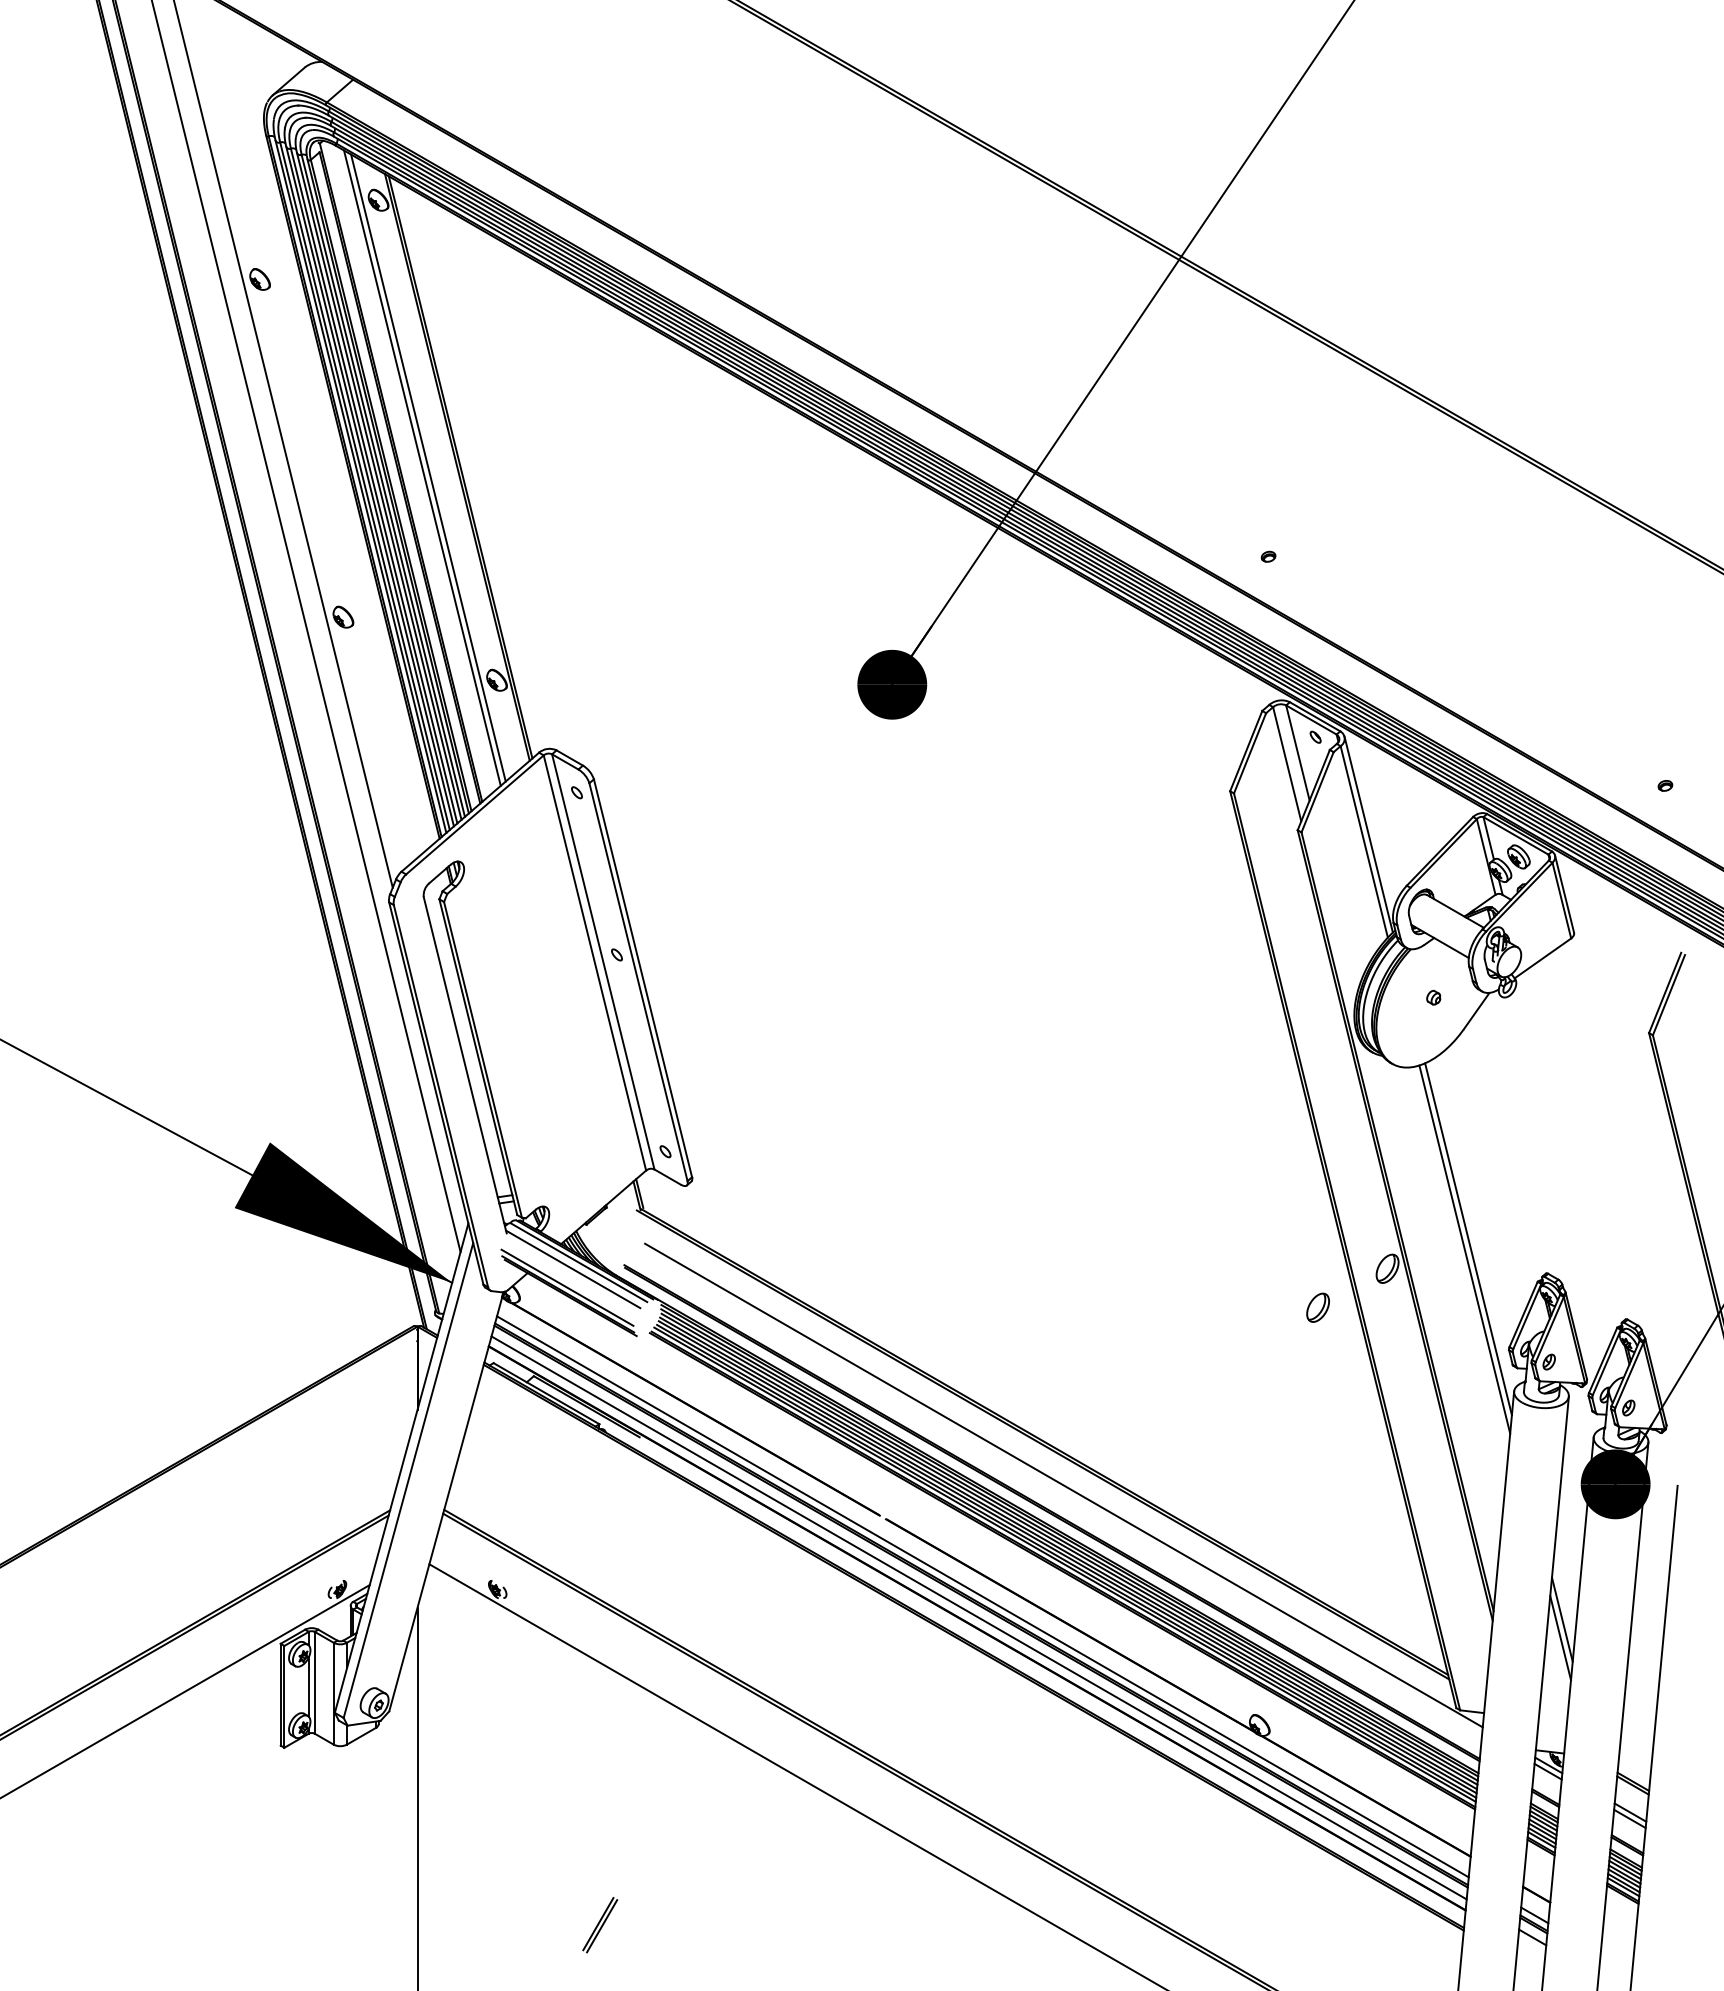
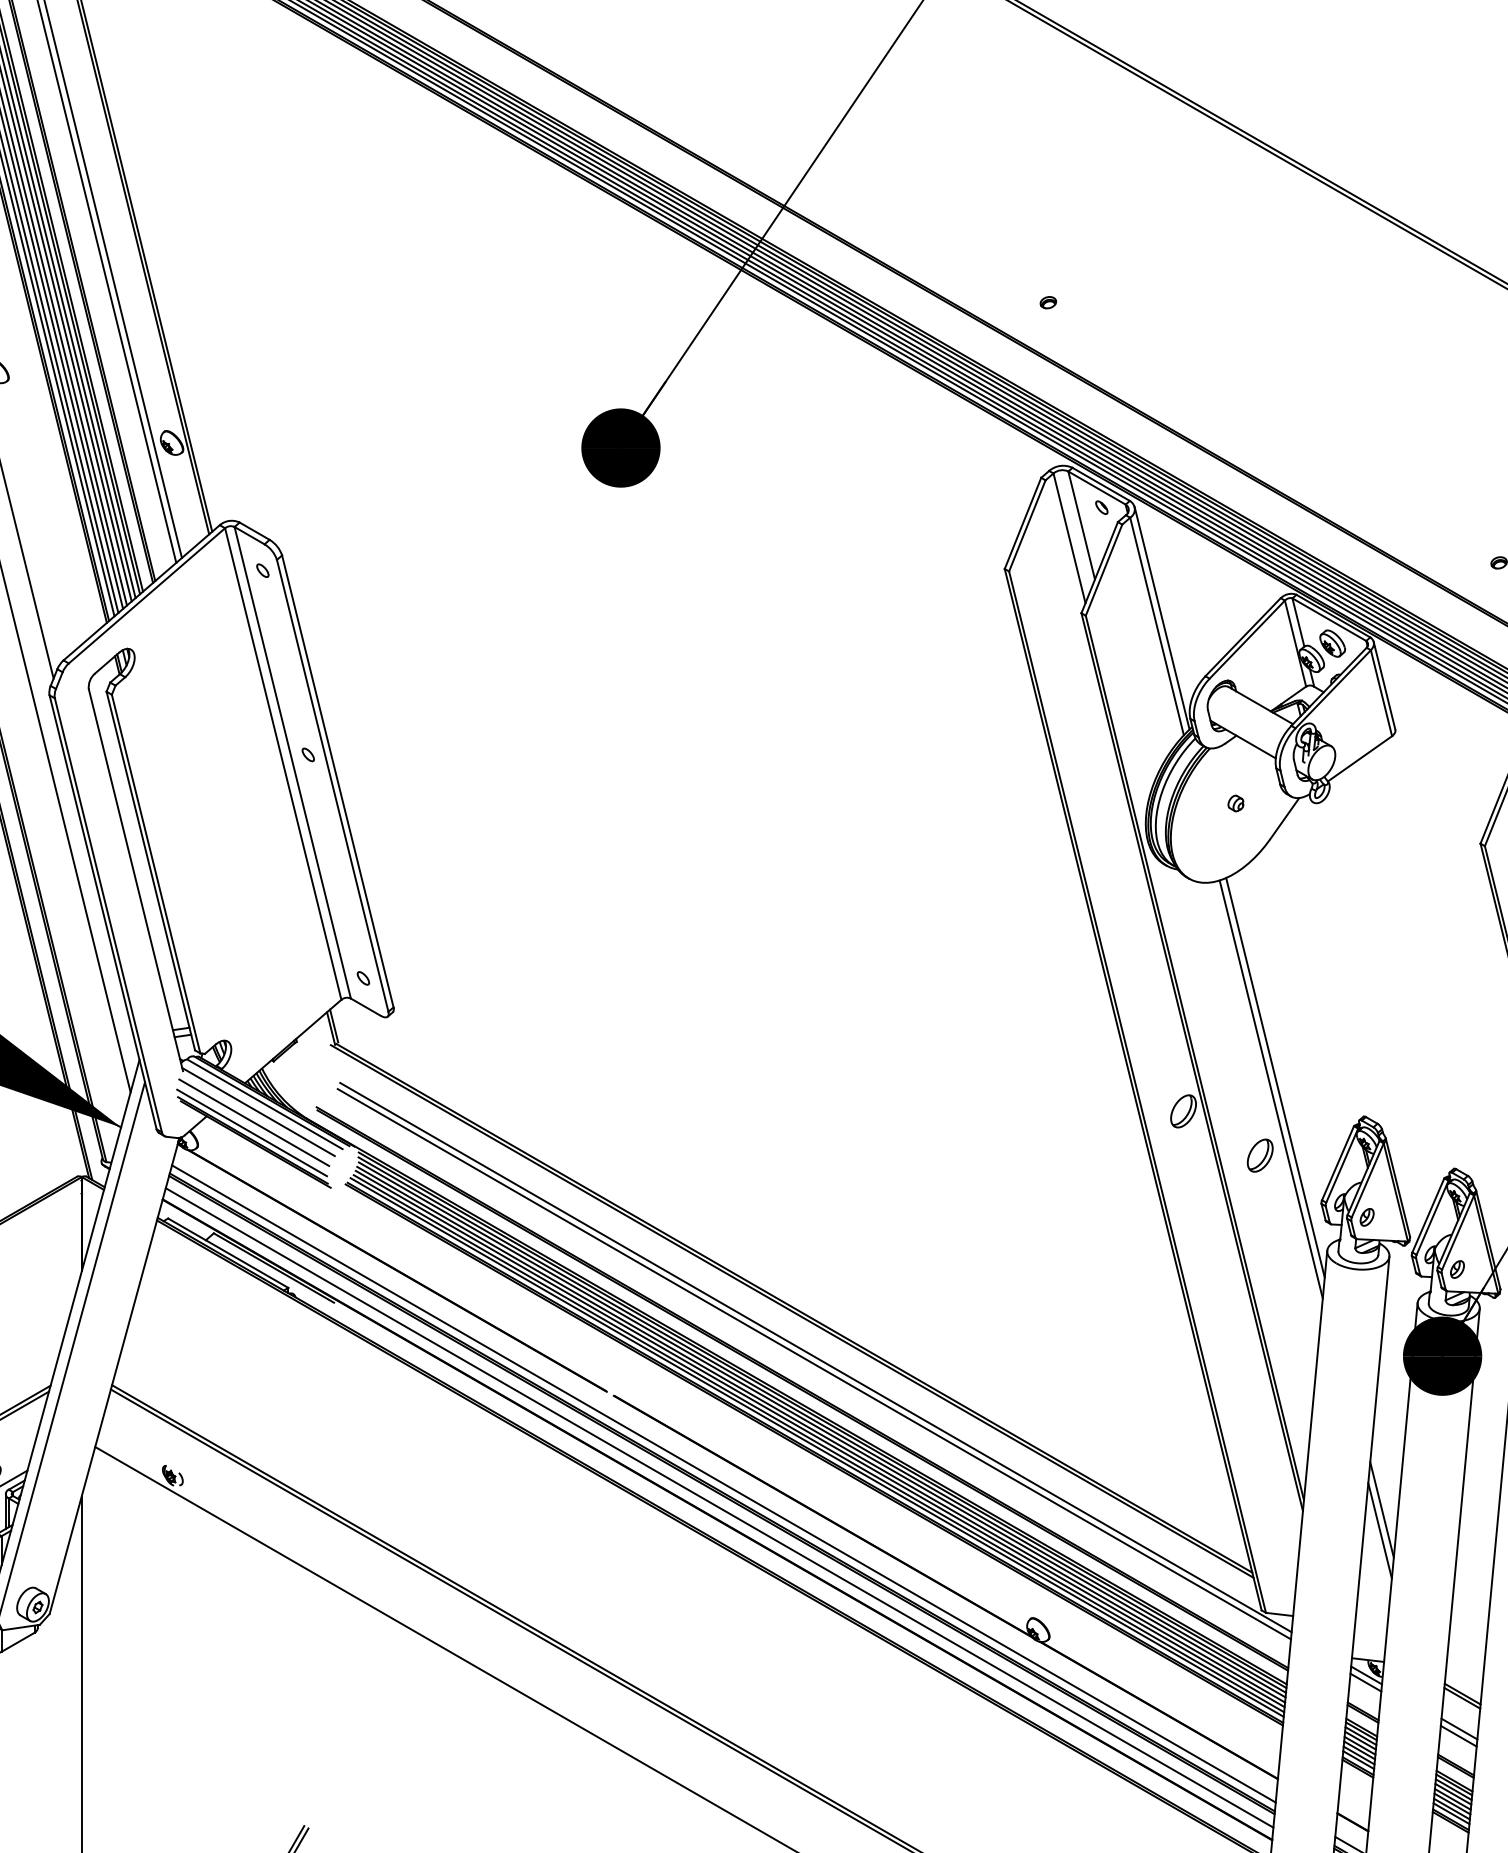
line: (569, 1278) -> (254, 1122), added
part: (1317, 1307) -> (1259, 1155), moved
line: (1062, 1491) -> (814, 1364), added

